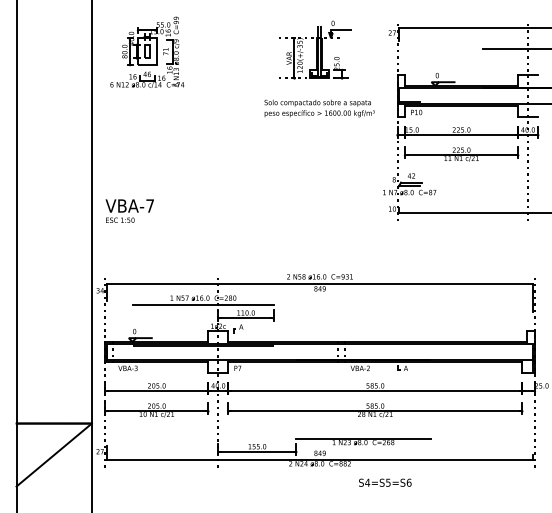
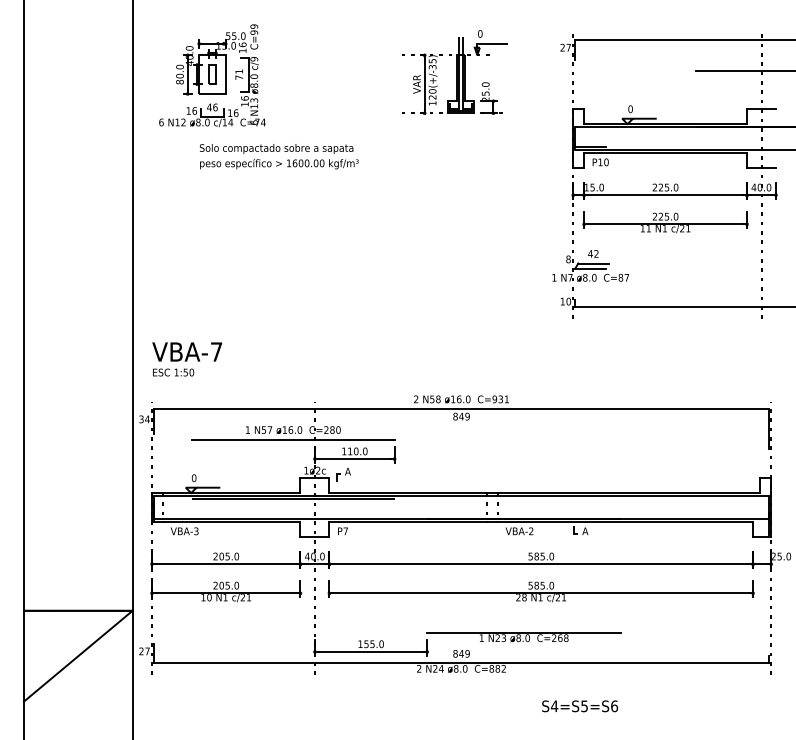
text: (319, 108) -> (279, 156), moved
text: (129, 210) -> (186, 358), moved
text: (385, 482) -> (580, 705), moved

